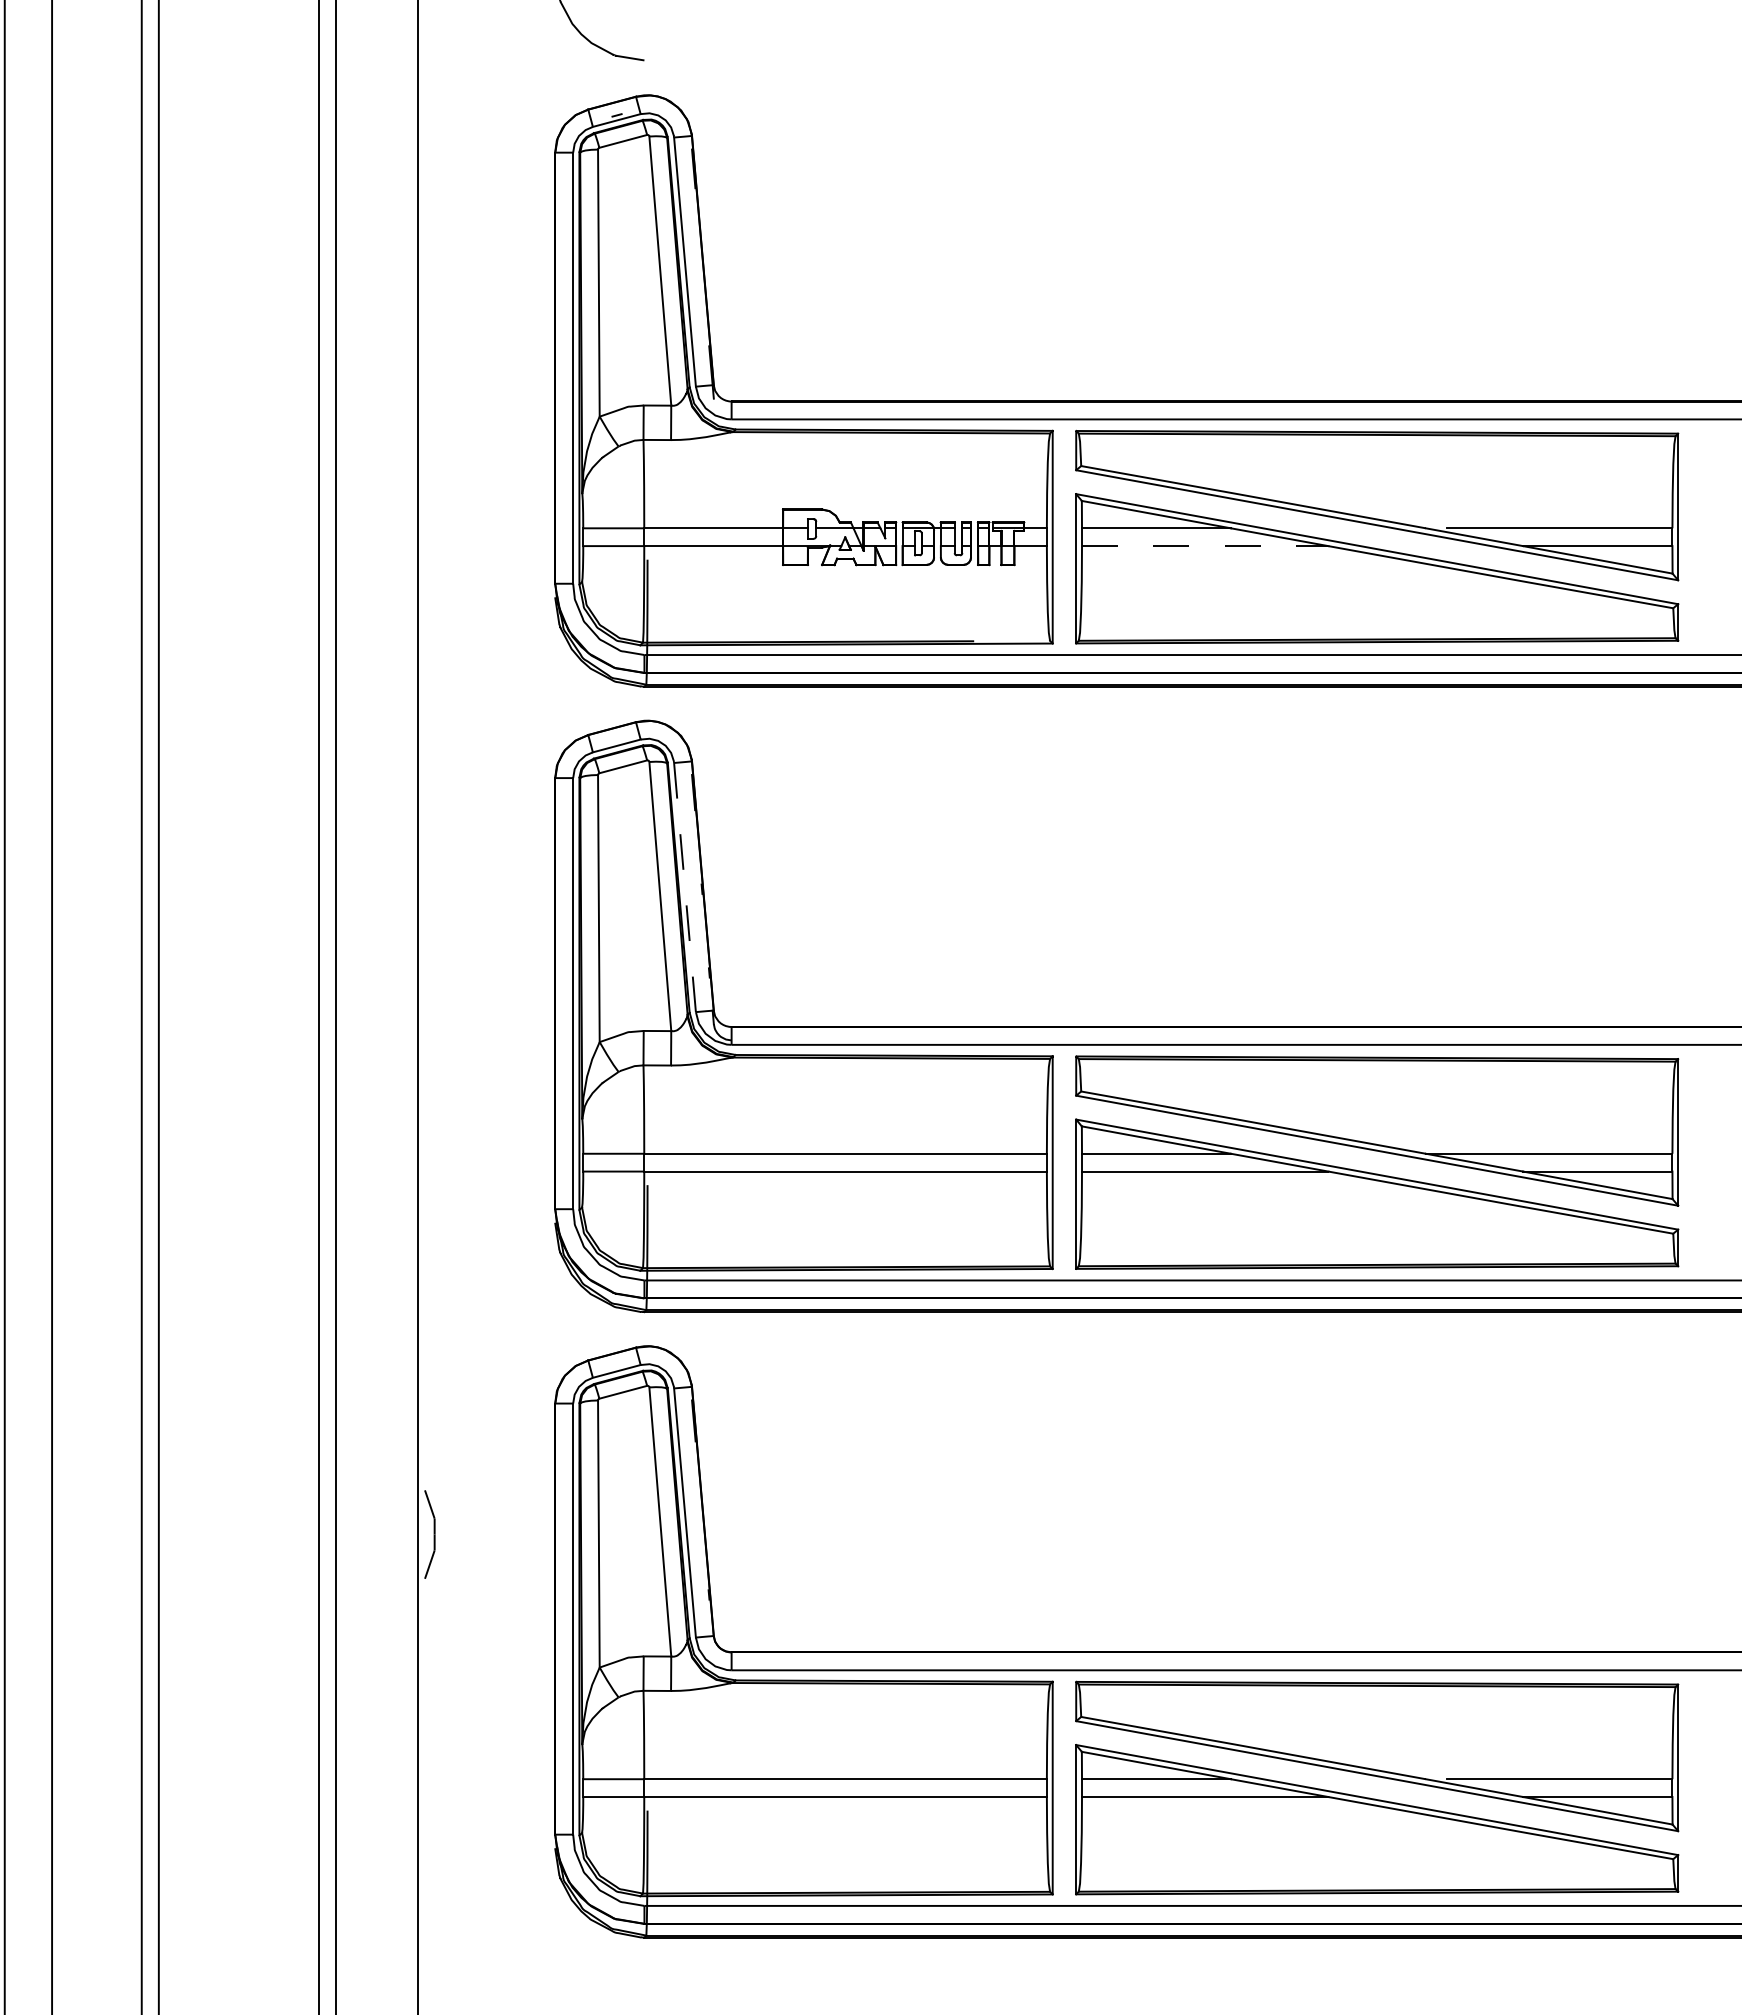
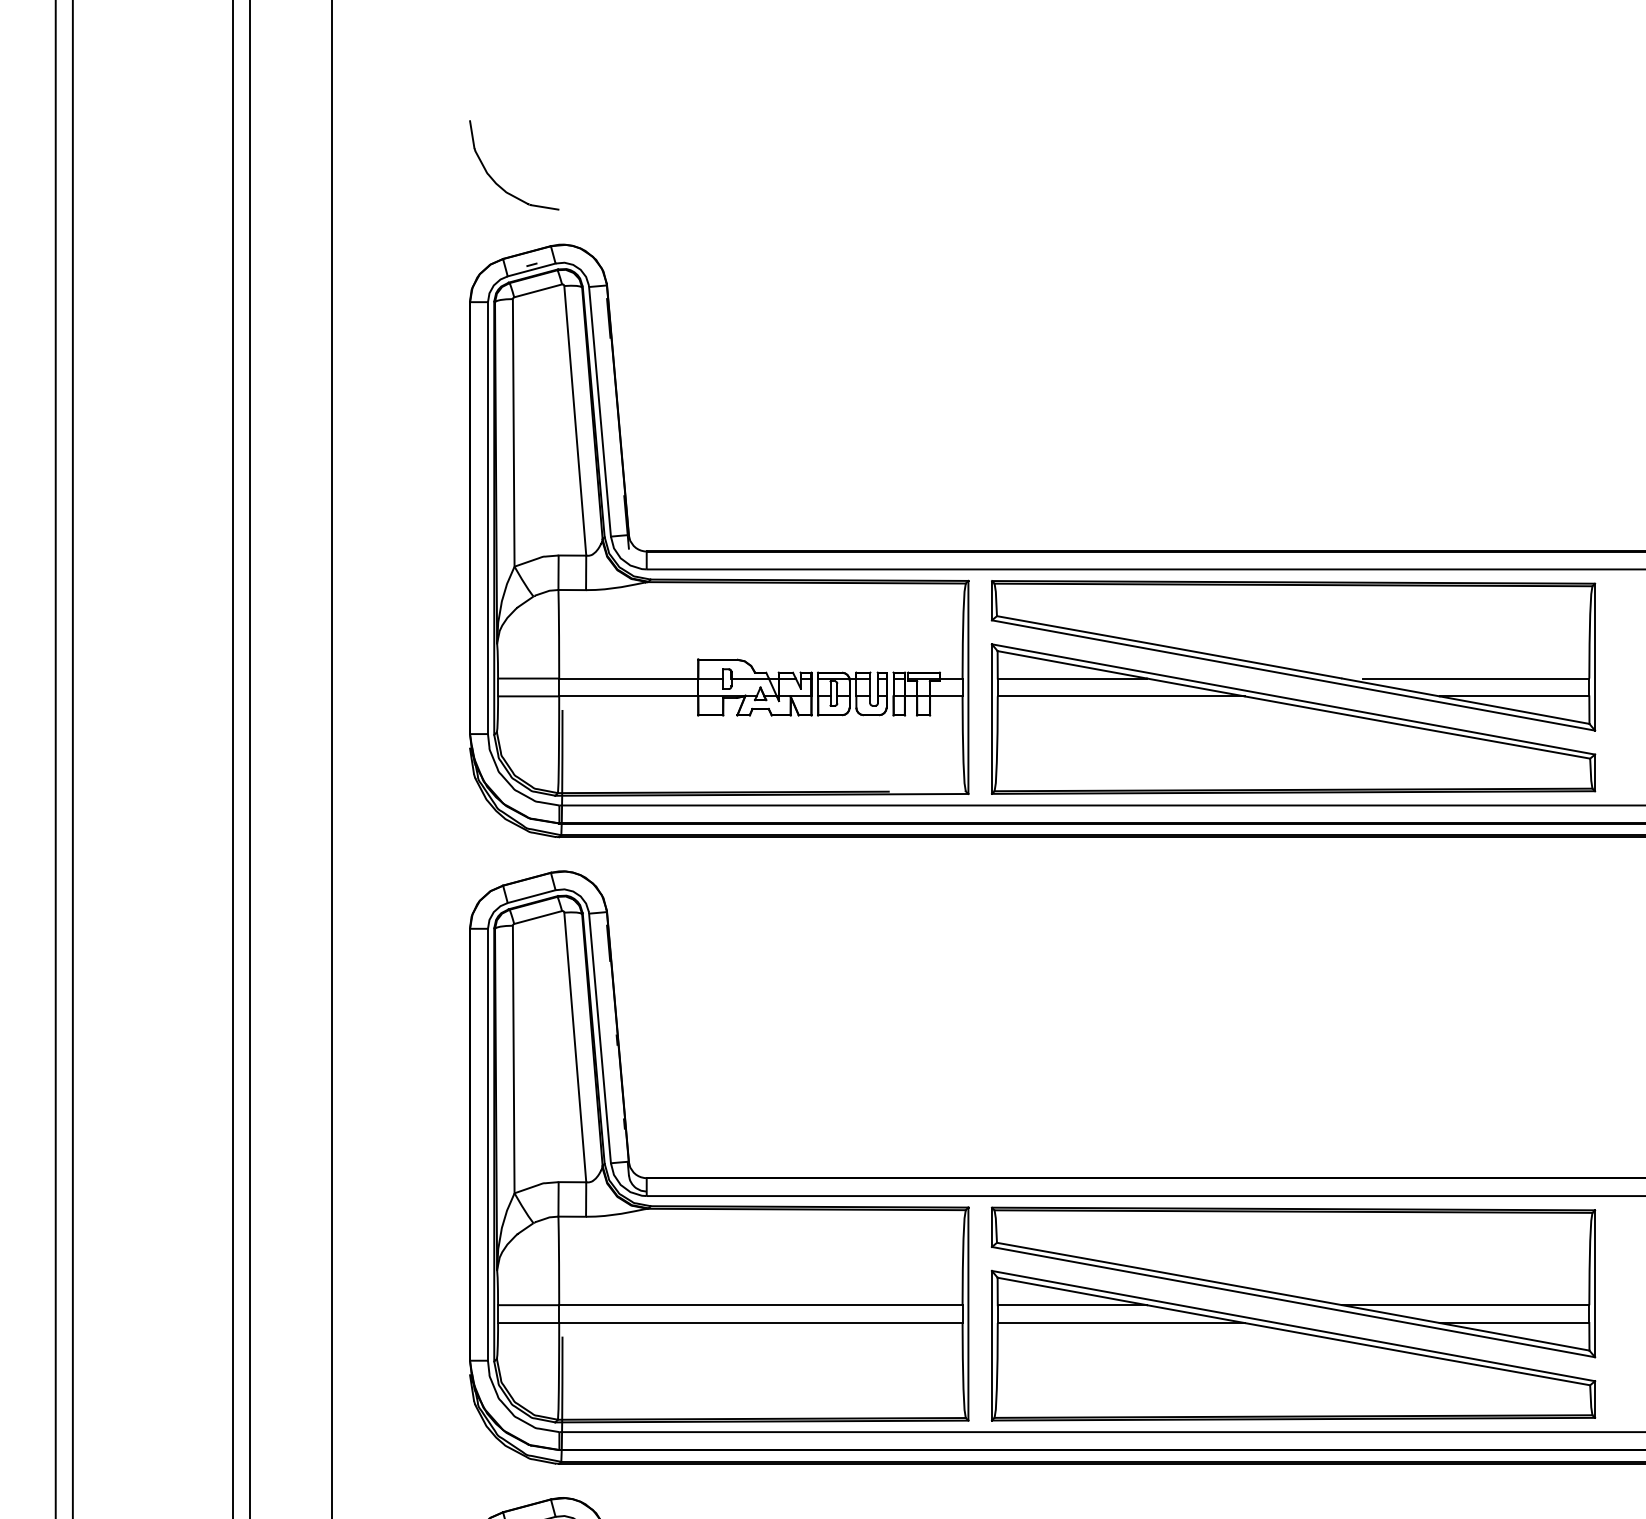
line: (1205, 546) -> (1121, 696), dashed -> solid
line: (685, 888) -> (600, 1039), dashed -> solid

